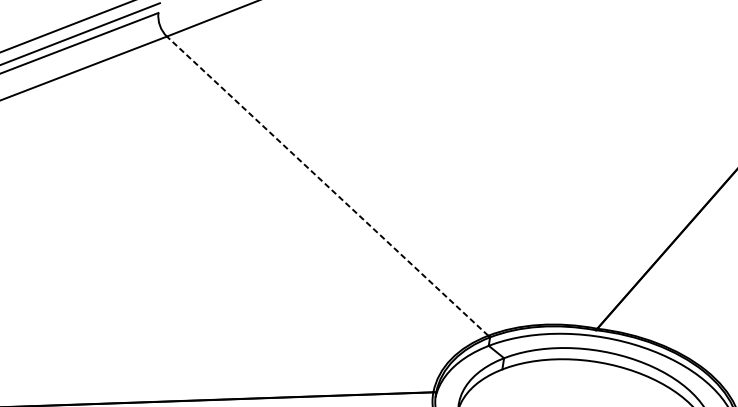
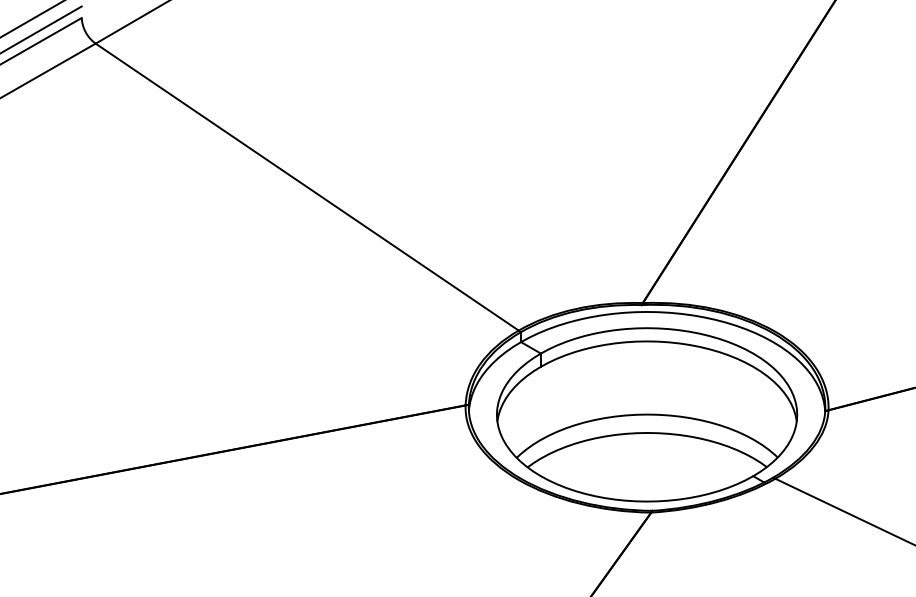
line: (327, 186) -> (307, 187), dashed -> solid

